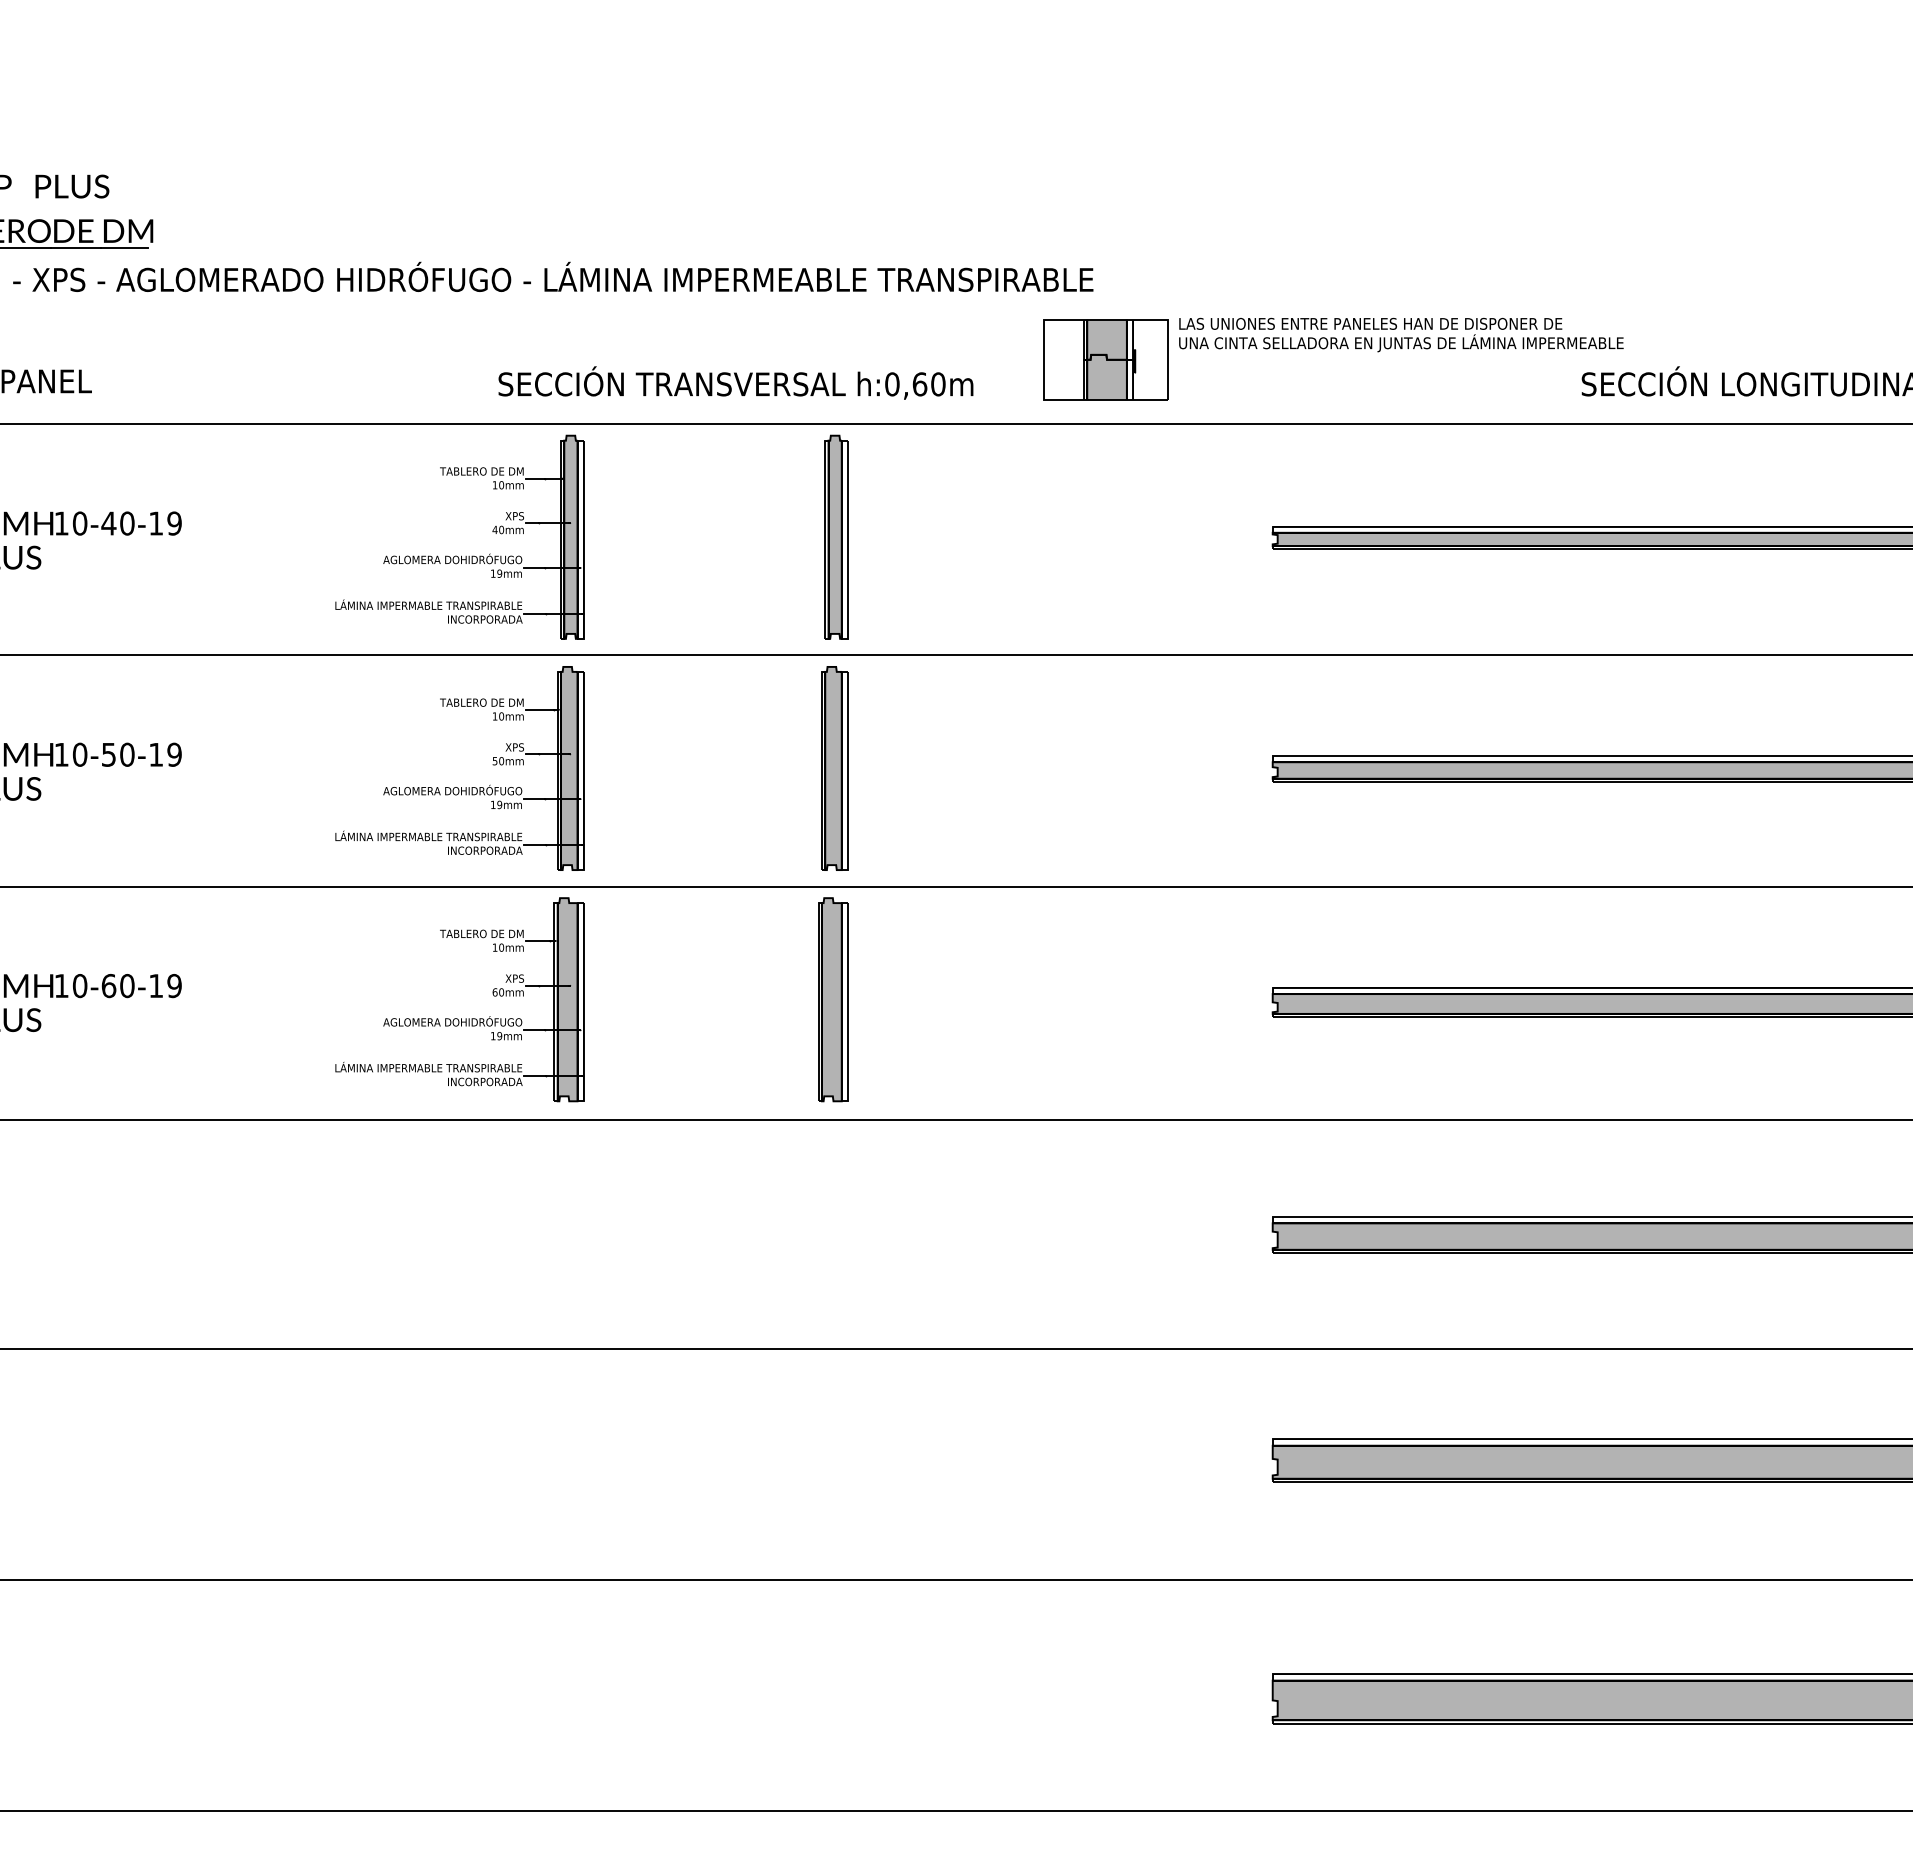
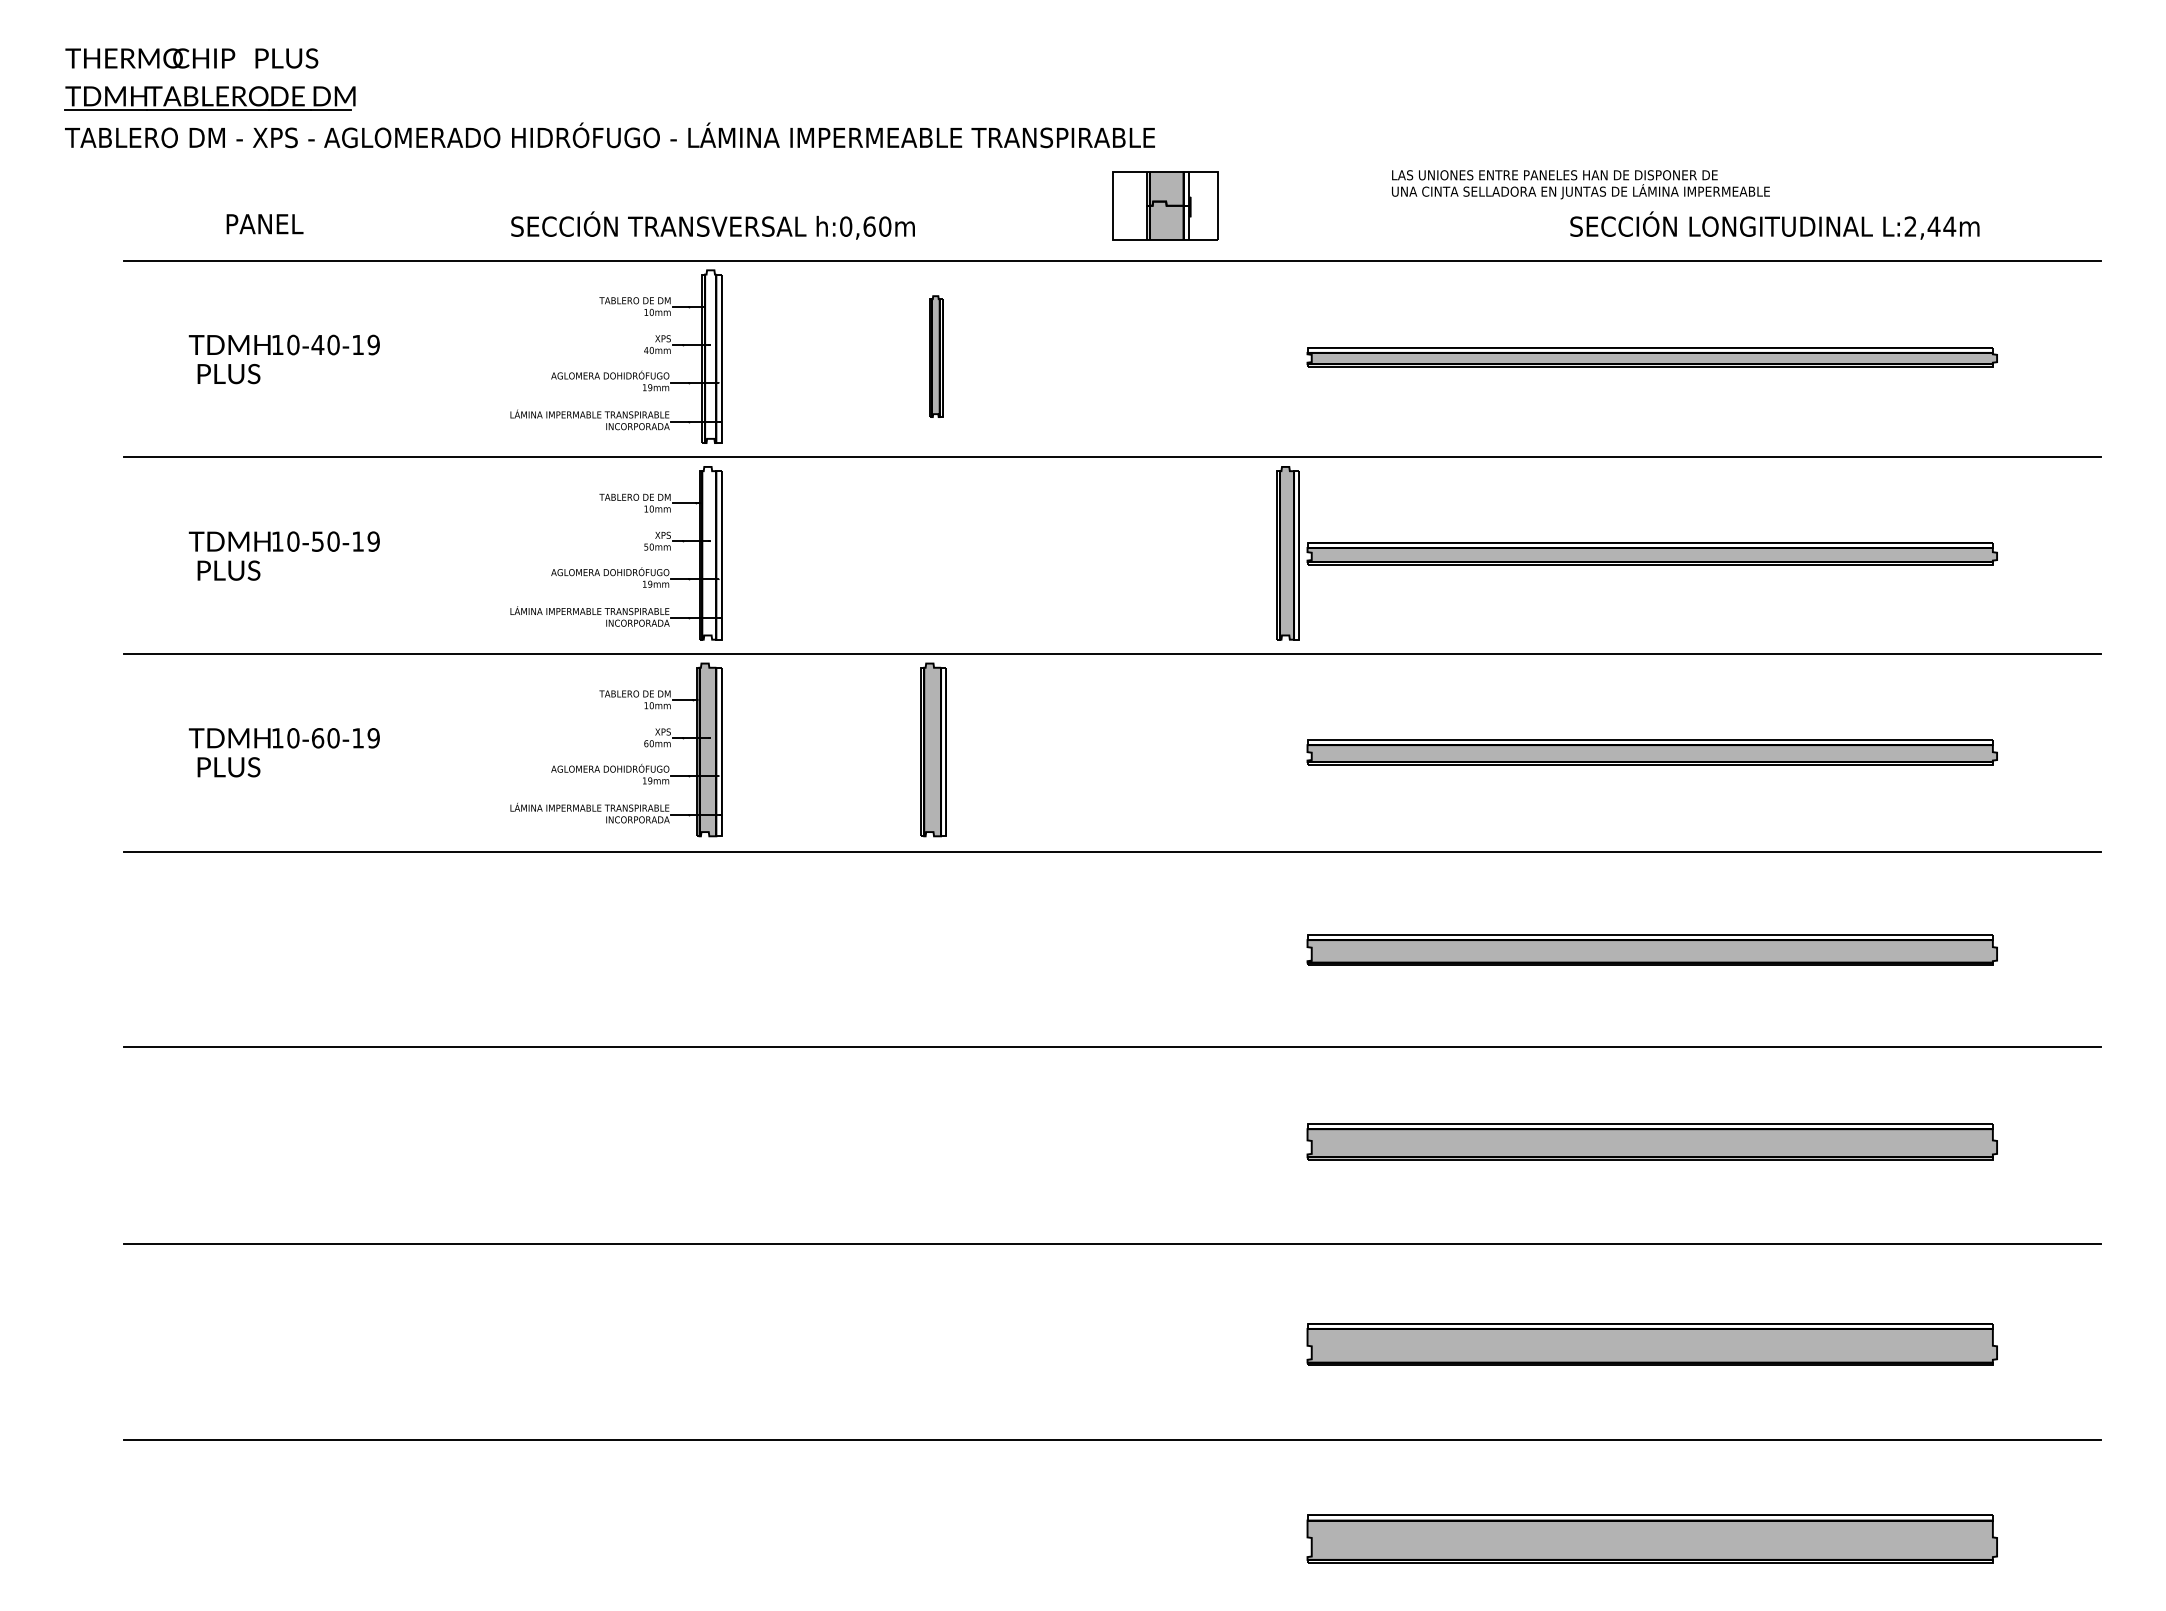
text: (1400, 334) -> (1580, 184), moved
text: (735, 382) -> (712, 225), moved
fill: (570, 537) -> (710, 356), removed
part: (836, 537) -> (936, 356), size x0.7
fill: (569, 767) -> (709, 552), removed
part: (834, 768) -> (1287, 553), moved

